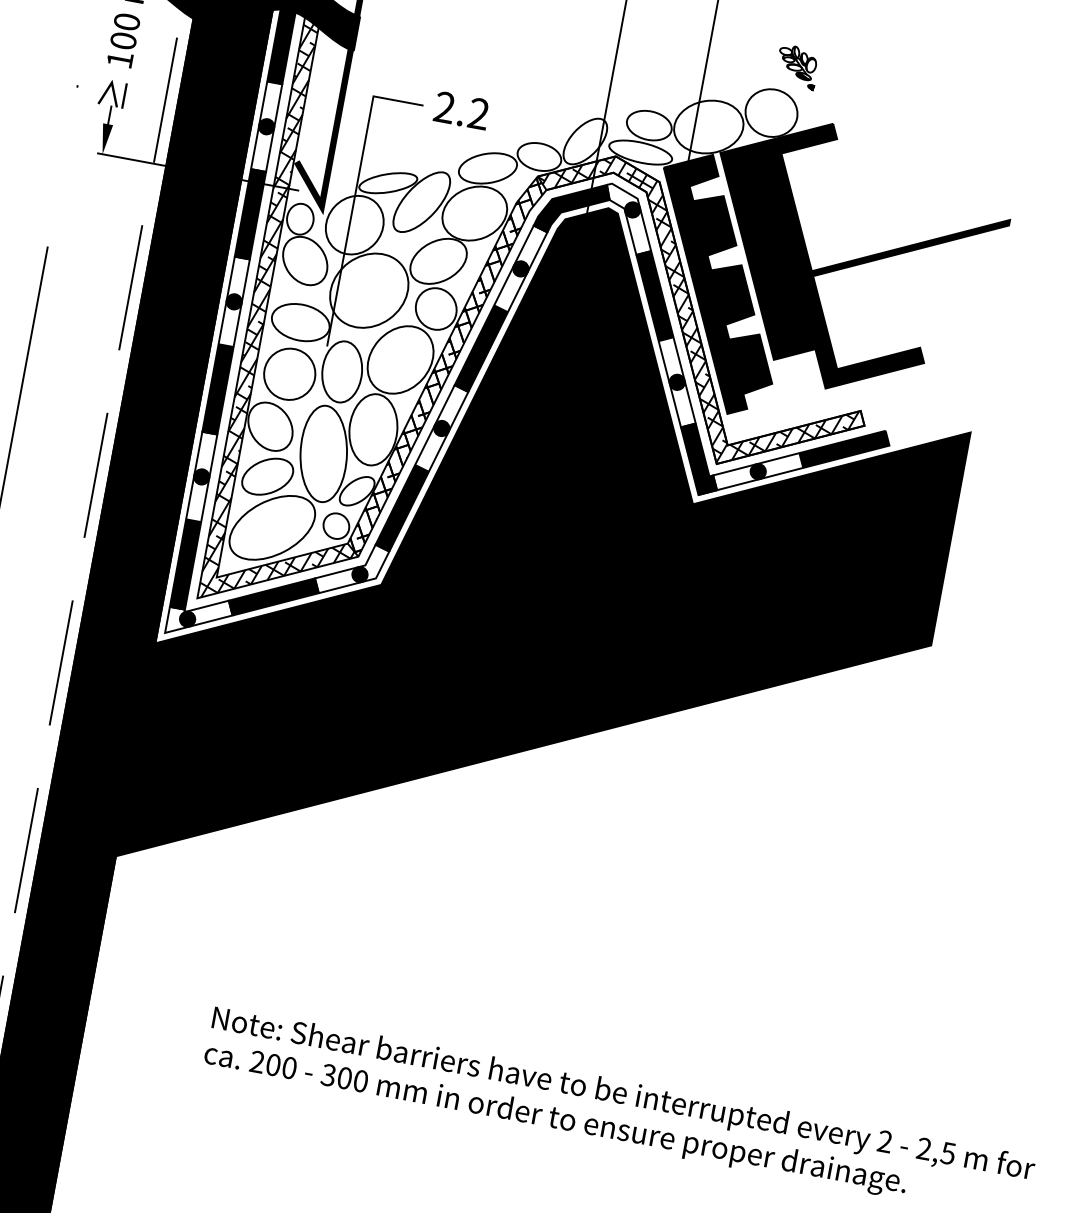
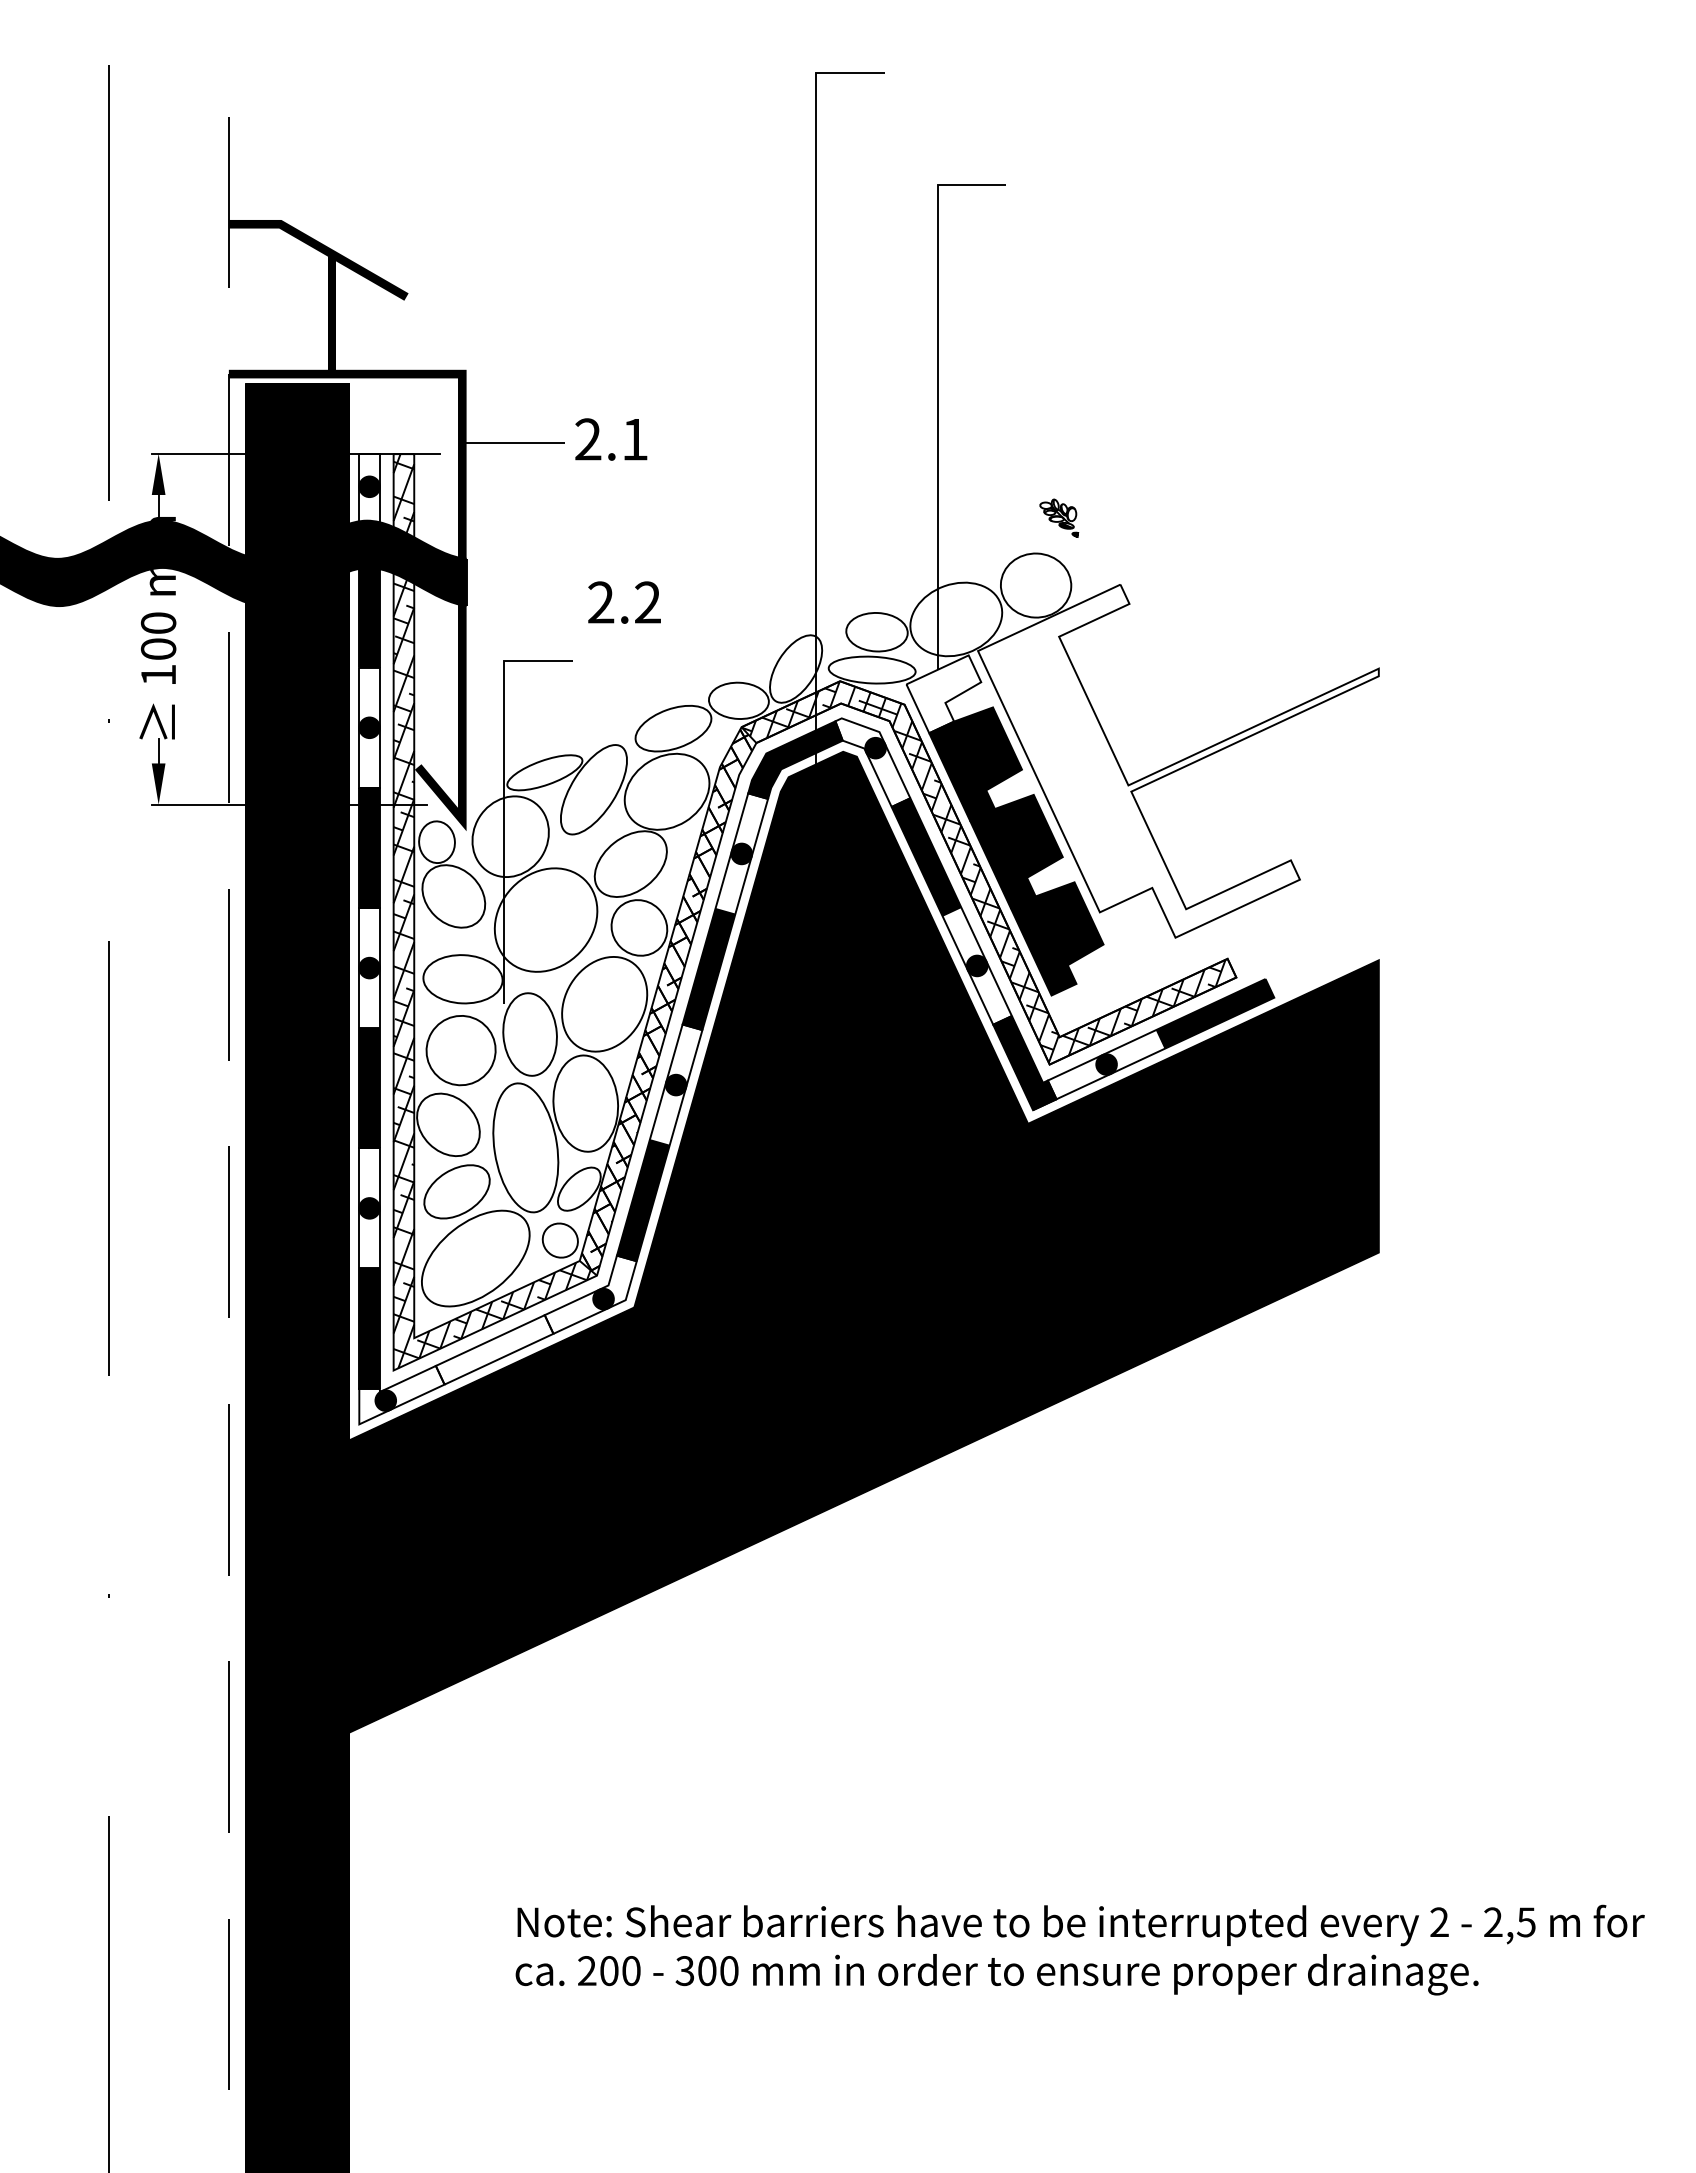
part: (797, 67) -> (1059, 518), size x0.7
text: (461, 110) -> (624, 602), moved
fill: (689, 179) -> (943, 694), removed
fill: (851, 259) -> (1178, 760), removed
fill: (273, 596) -> (494, 1349), removed

